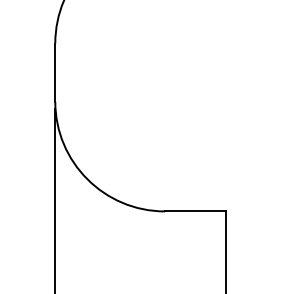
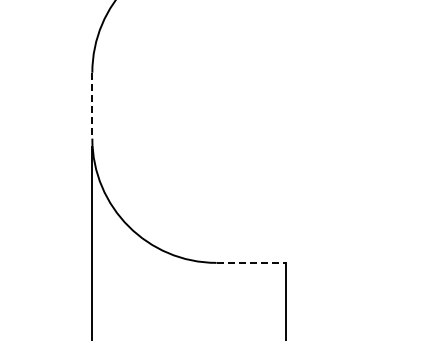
line: (55, 72) -> (92, 105), solid -> dashed
line: (195, 211) -> (251, 262), solid -> dashed

